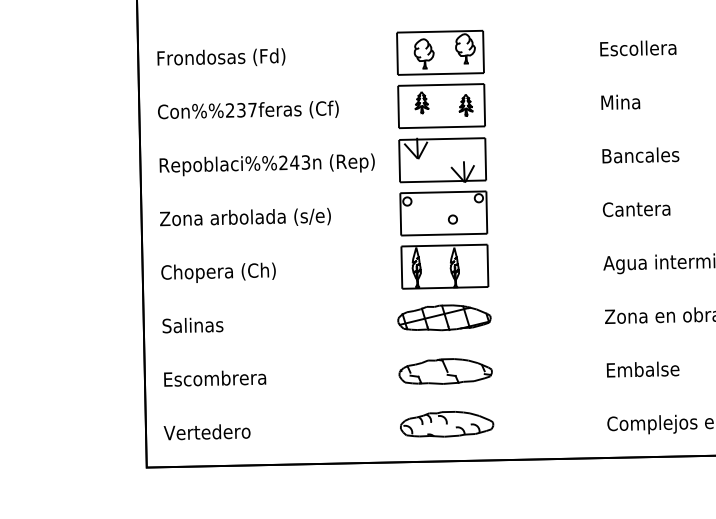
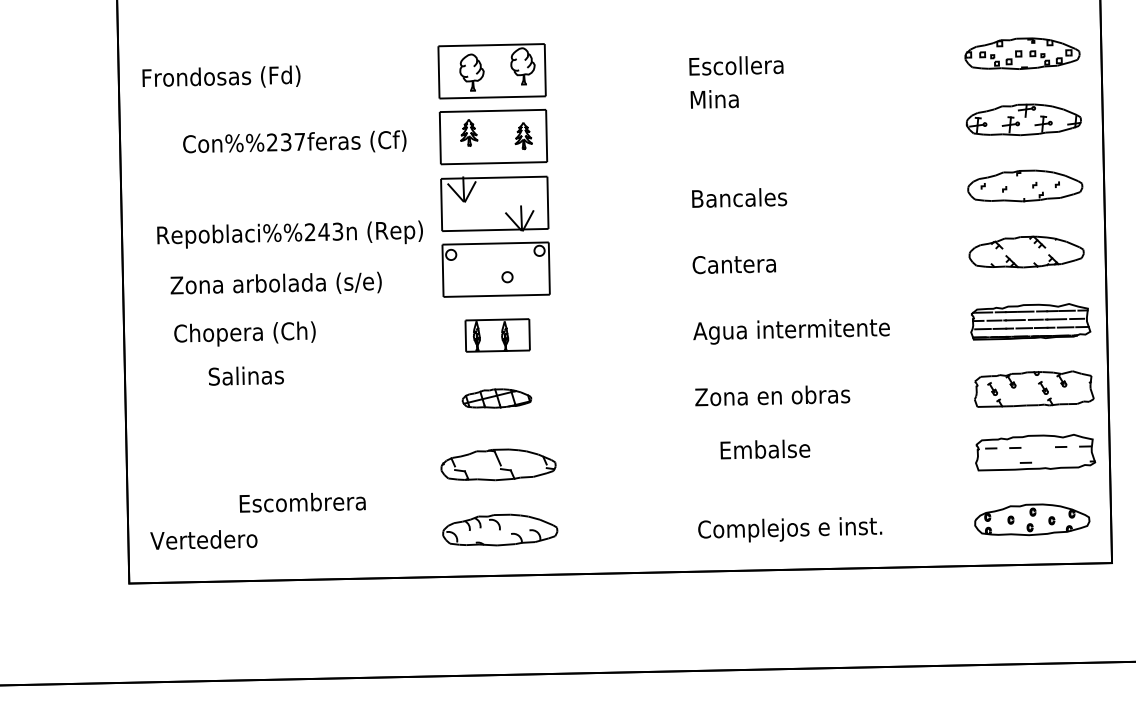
text: (620, 102) -> (714, 99), moved
text: (248, 109) -> (294, 141), moved
text: (266, 164) -> (289, 234), moved
text: (244, 216) -> (275, 282), moved
part: (444, 266) -> (497, 335), size x0.6
text: (218, 272) -> (244, 333), moved
part: (444, 317) -> (496, 398), size x0.6
text: (192, 325) -> (245, 375), moved
text: (643, 369) -> (765, 449), moved
text: (214, 378) -> (302, 502), moved

